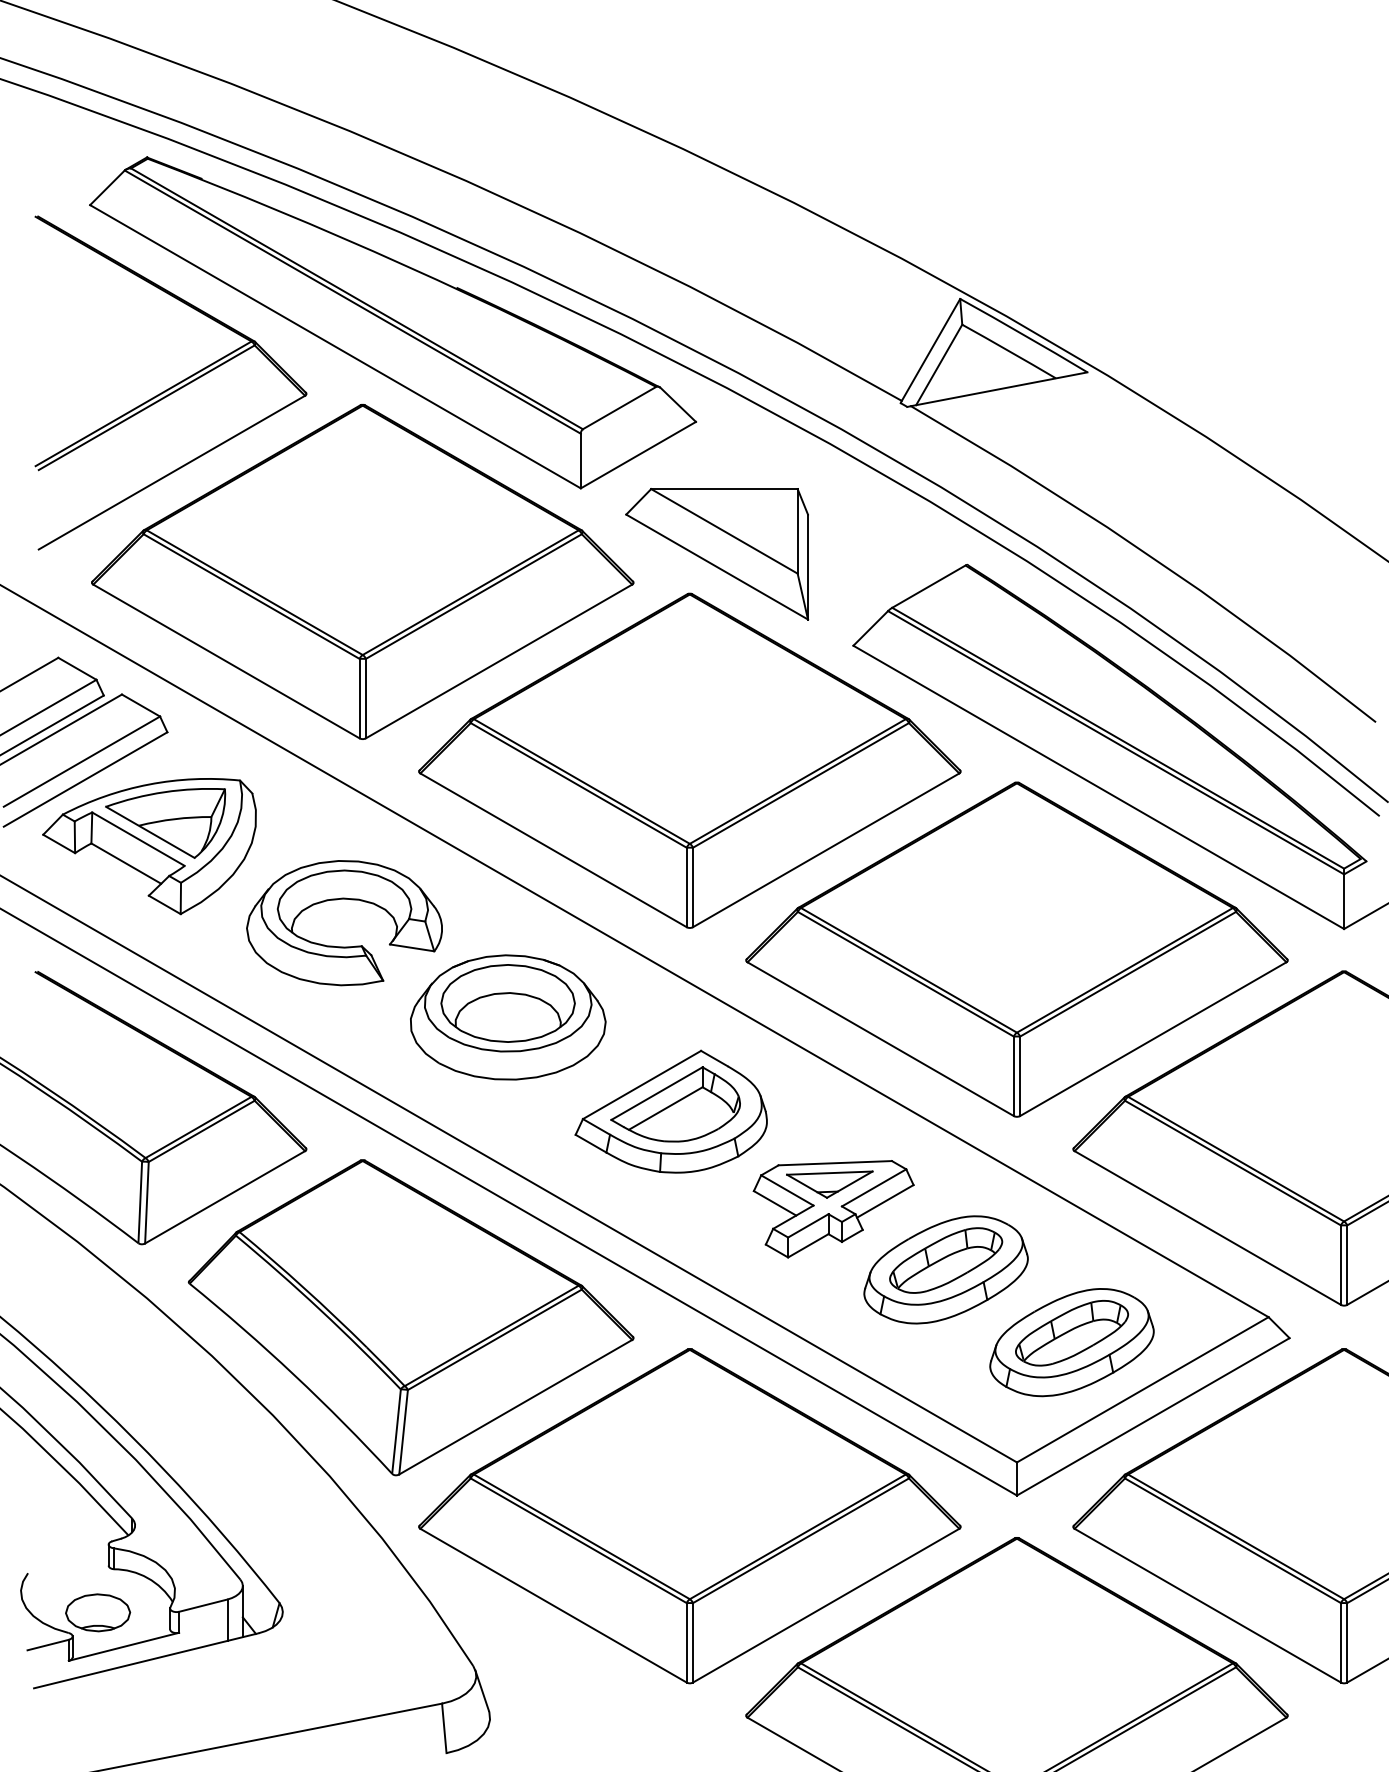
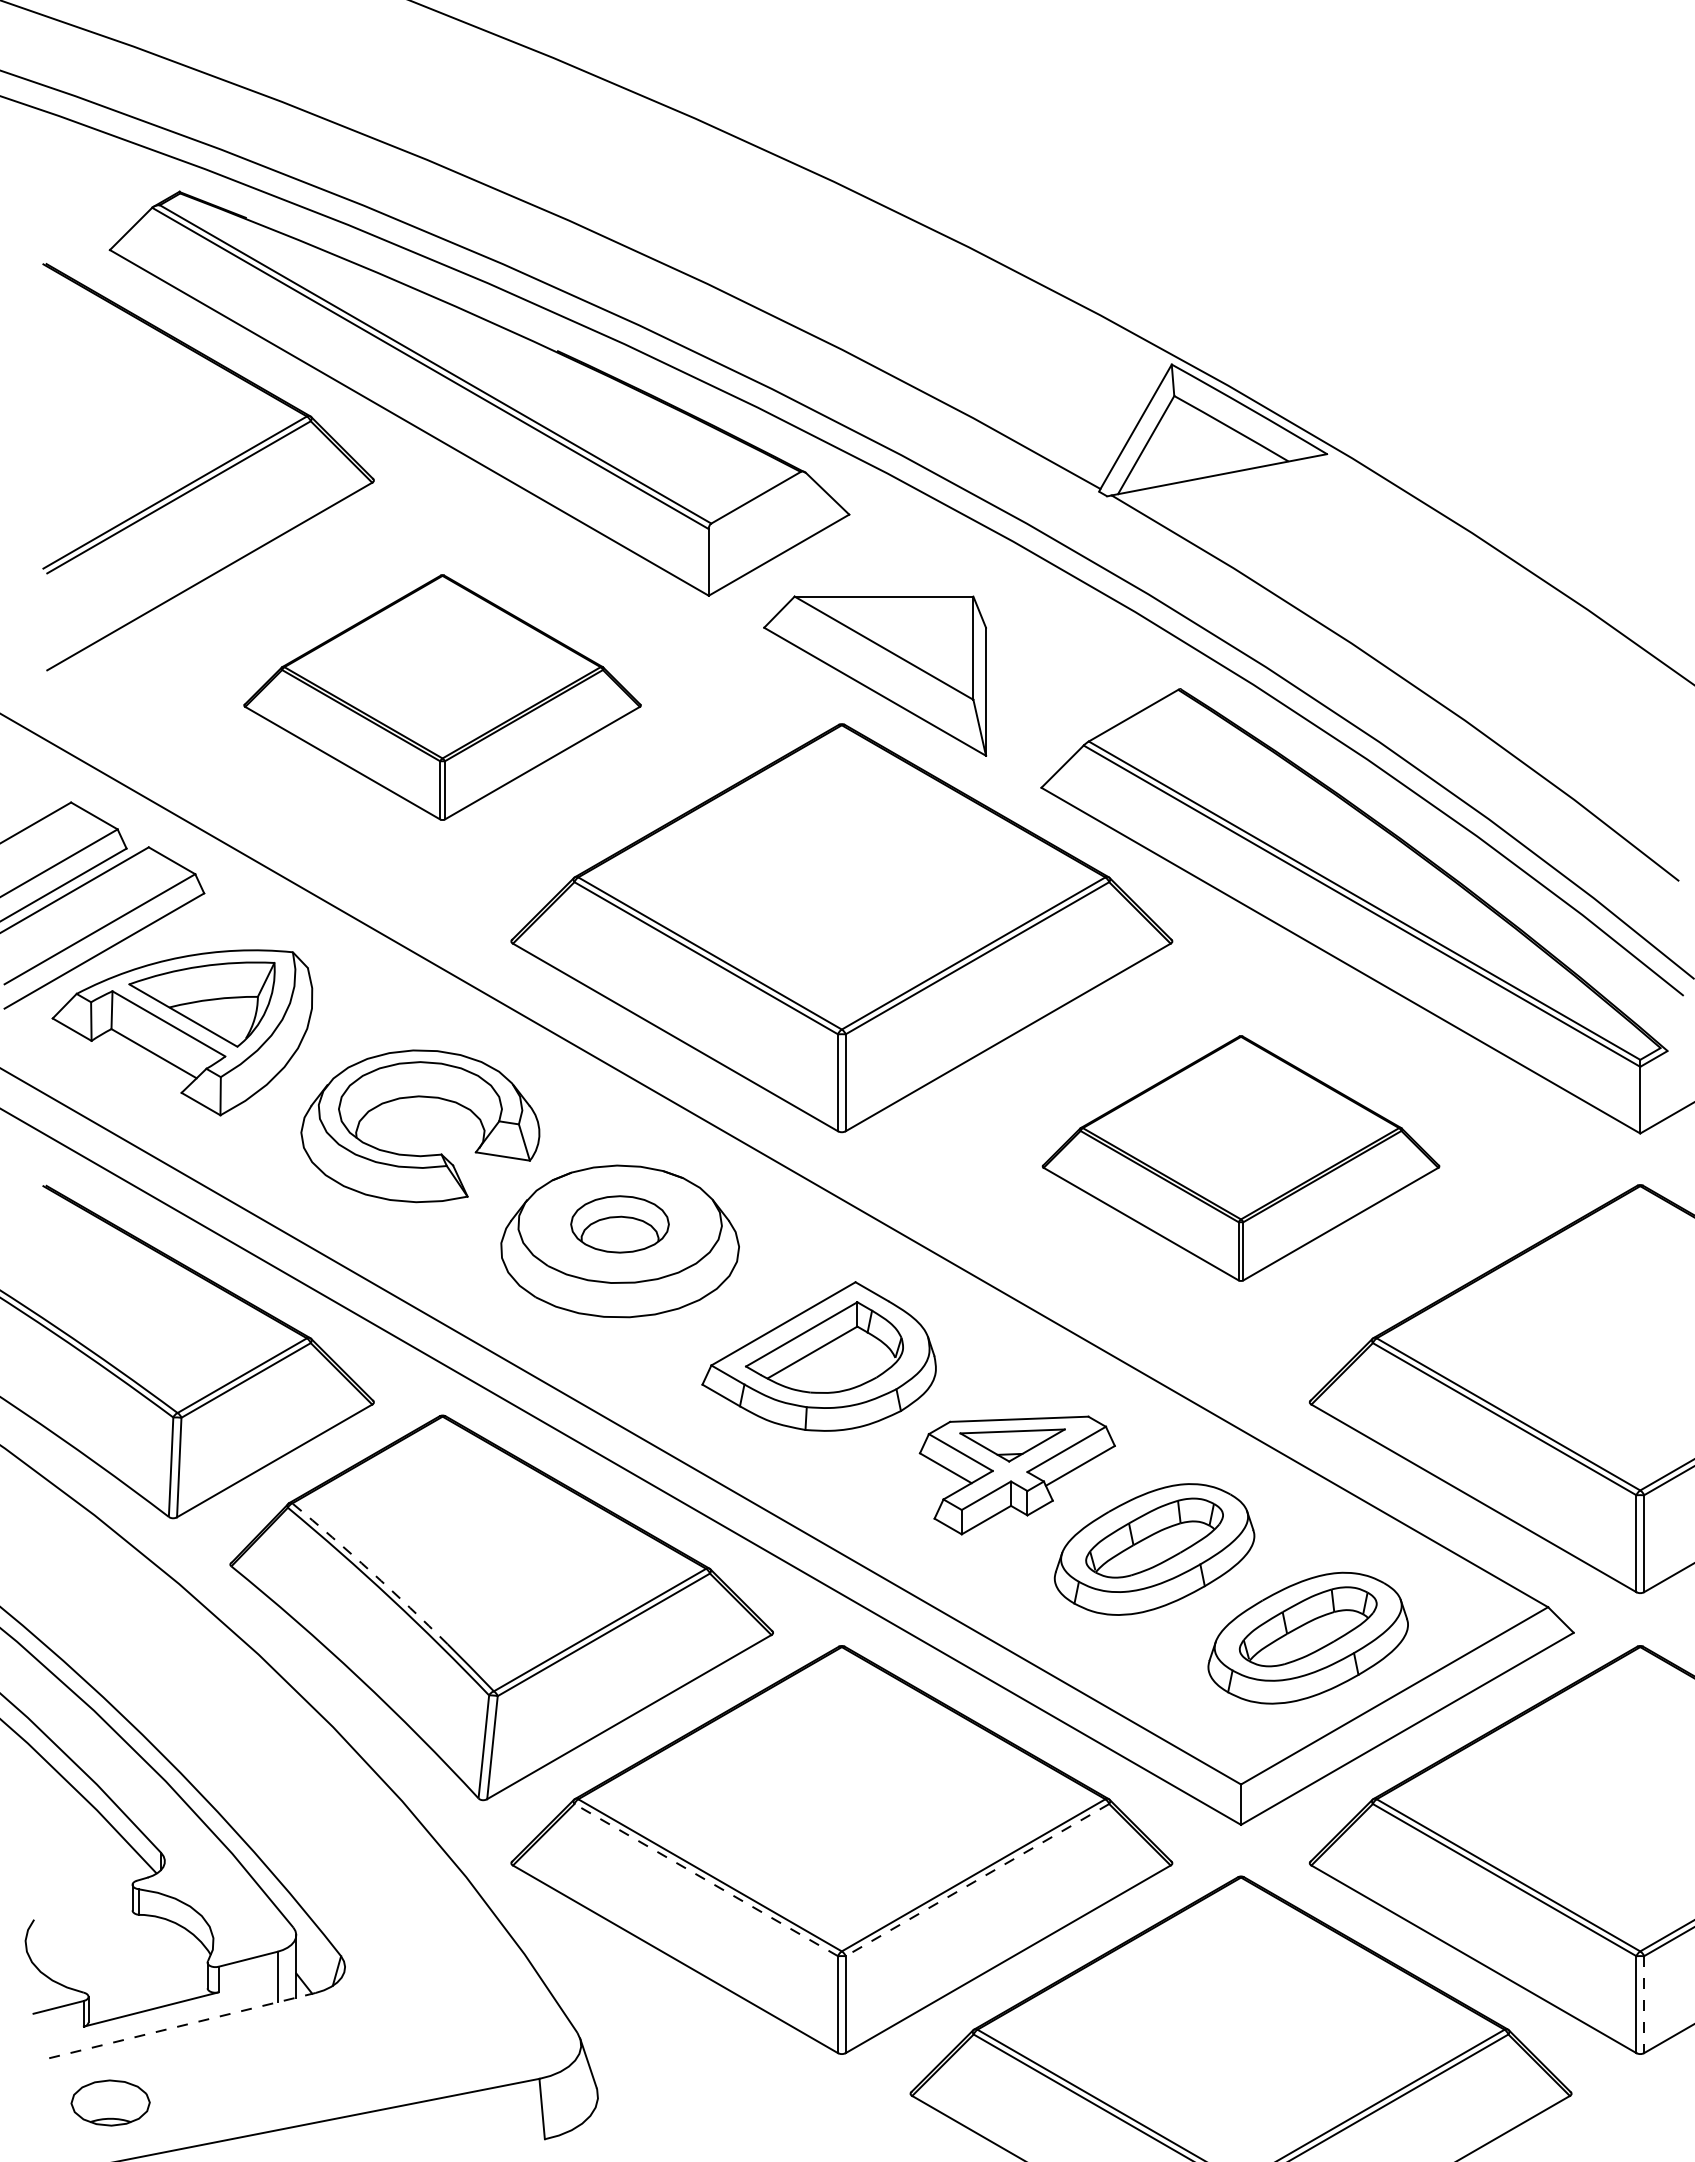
part: (362, 571) -> (442, 697), size x0.6
part: (1016, 949) -> (1240, 1158), size x0.6
part: (507, 1003) -> (619, 1224), size x0.6
arc: (304, 1288) -> (371, 1572), solid -> dashed
line: (578, 1540) -> (705, 1879), solid -> dashed
line: (801, 1541) -> (977, 1880), solid -> dashed
part: (97, 1612) -> (110, 2102), moved
line: (1347, 1643) -> (1644, 2005), solid -> dashed
line: (146, 1660) -> (178, 2026), solid -> dashed

